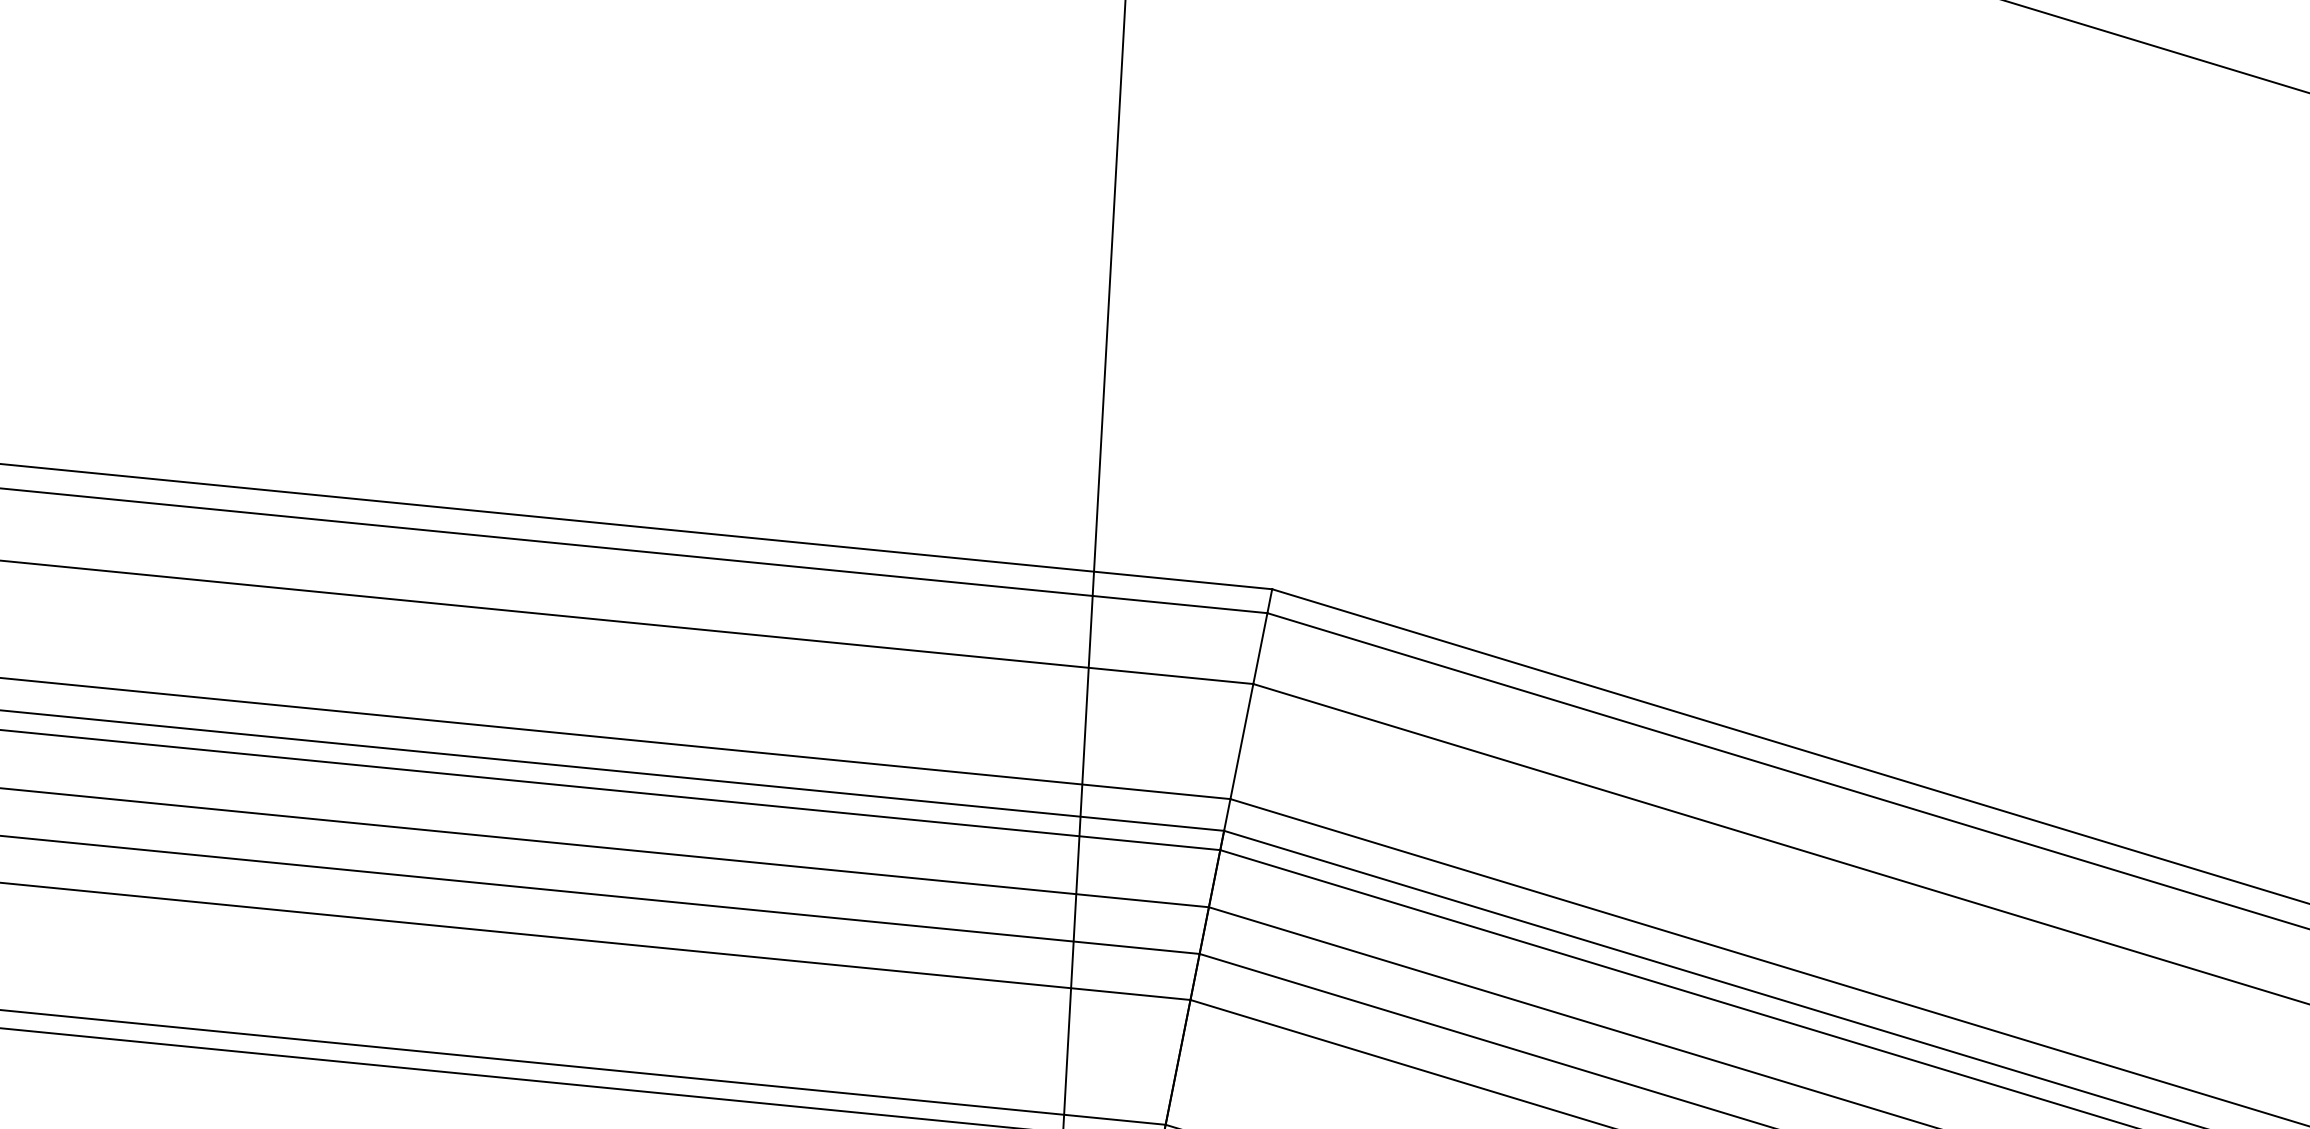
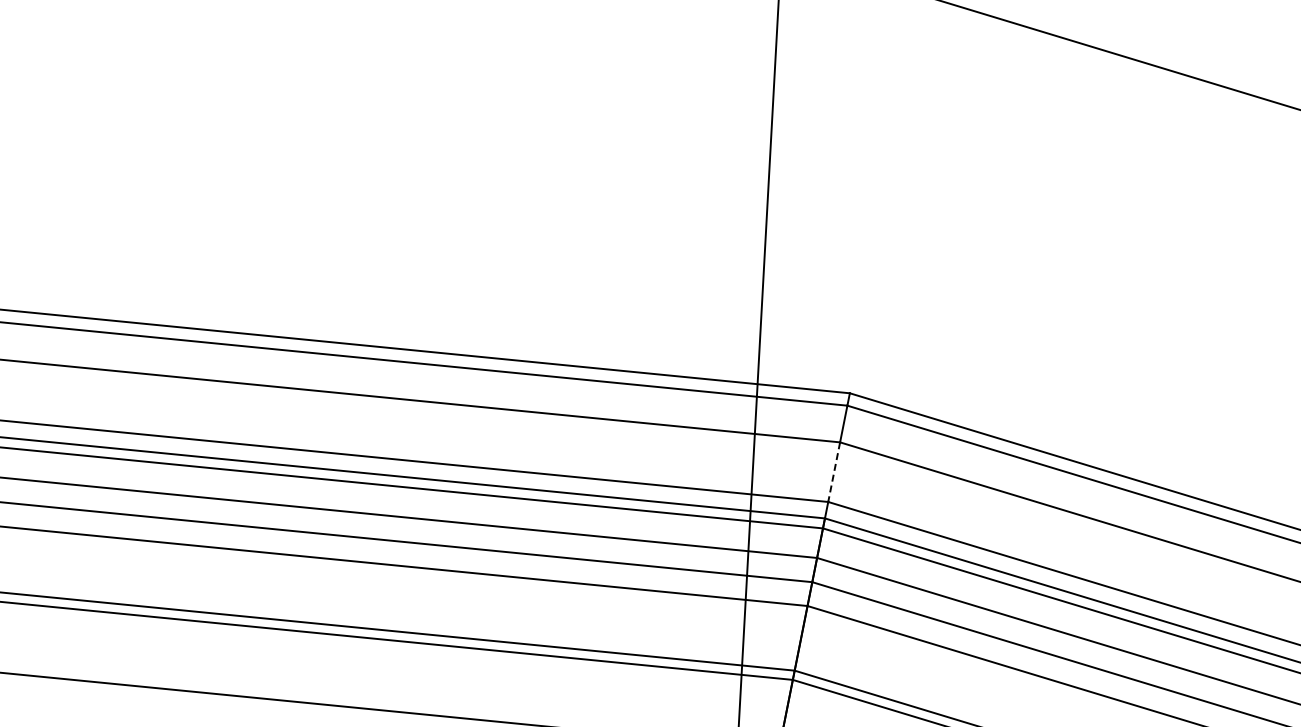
line: (1242, 742) -> (834, 472), solid -> dashed

